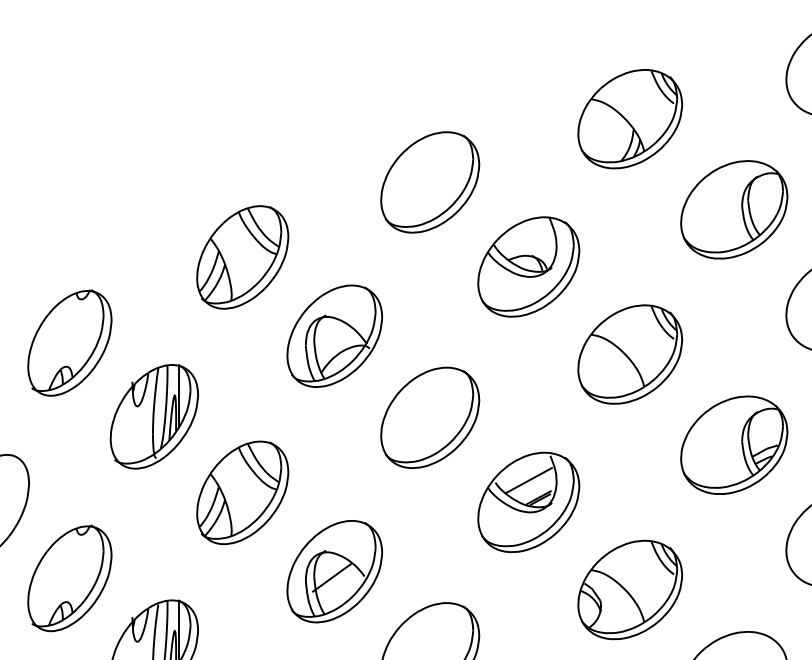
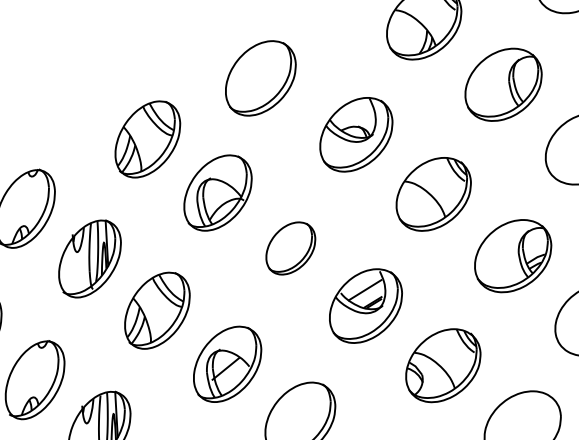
part: (430, 182) -> (261, 78), moved
part: (430, 417) -> (290, 248), size x0.7

